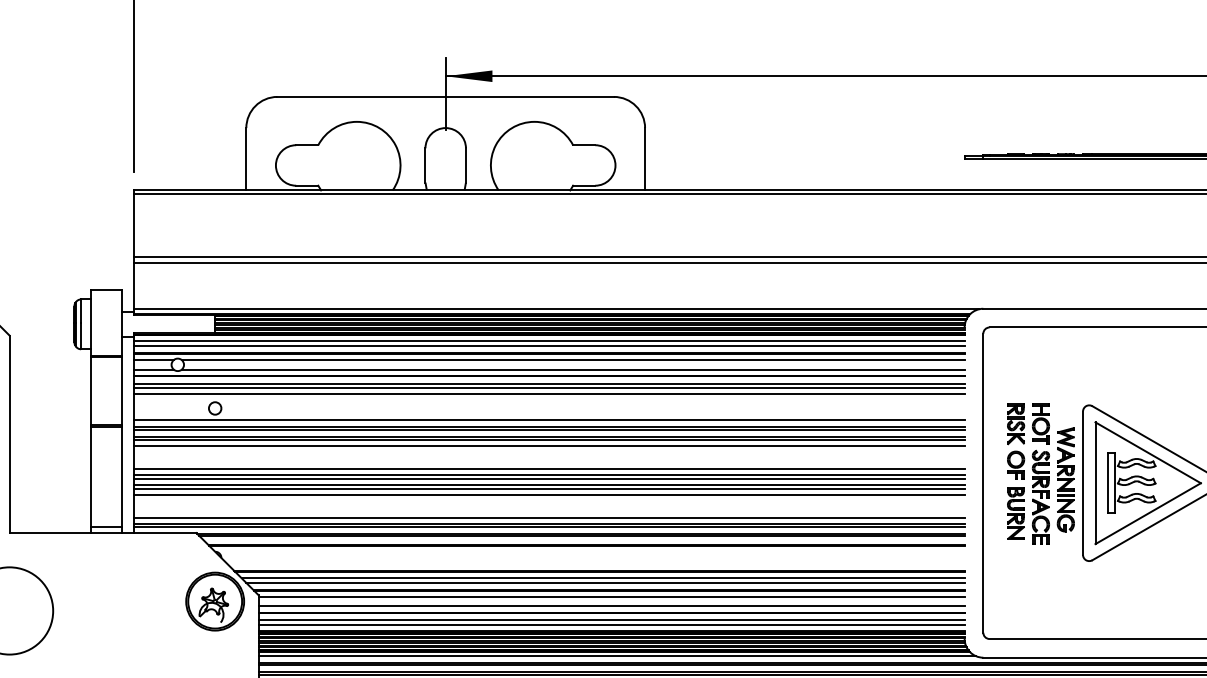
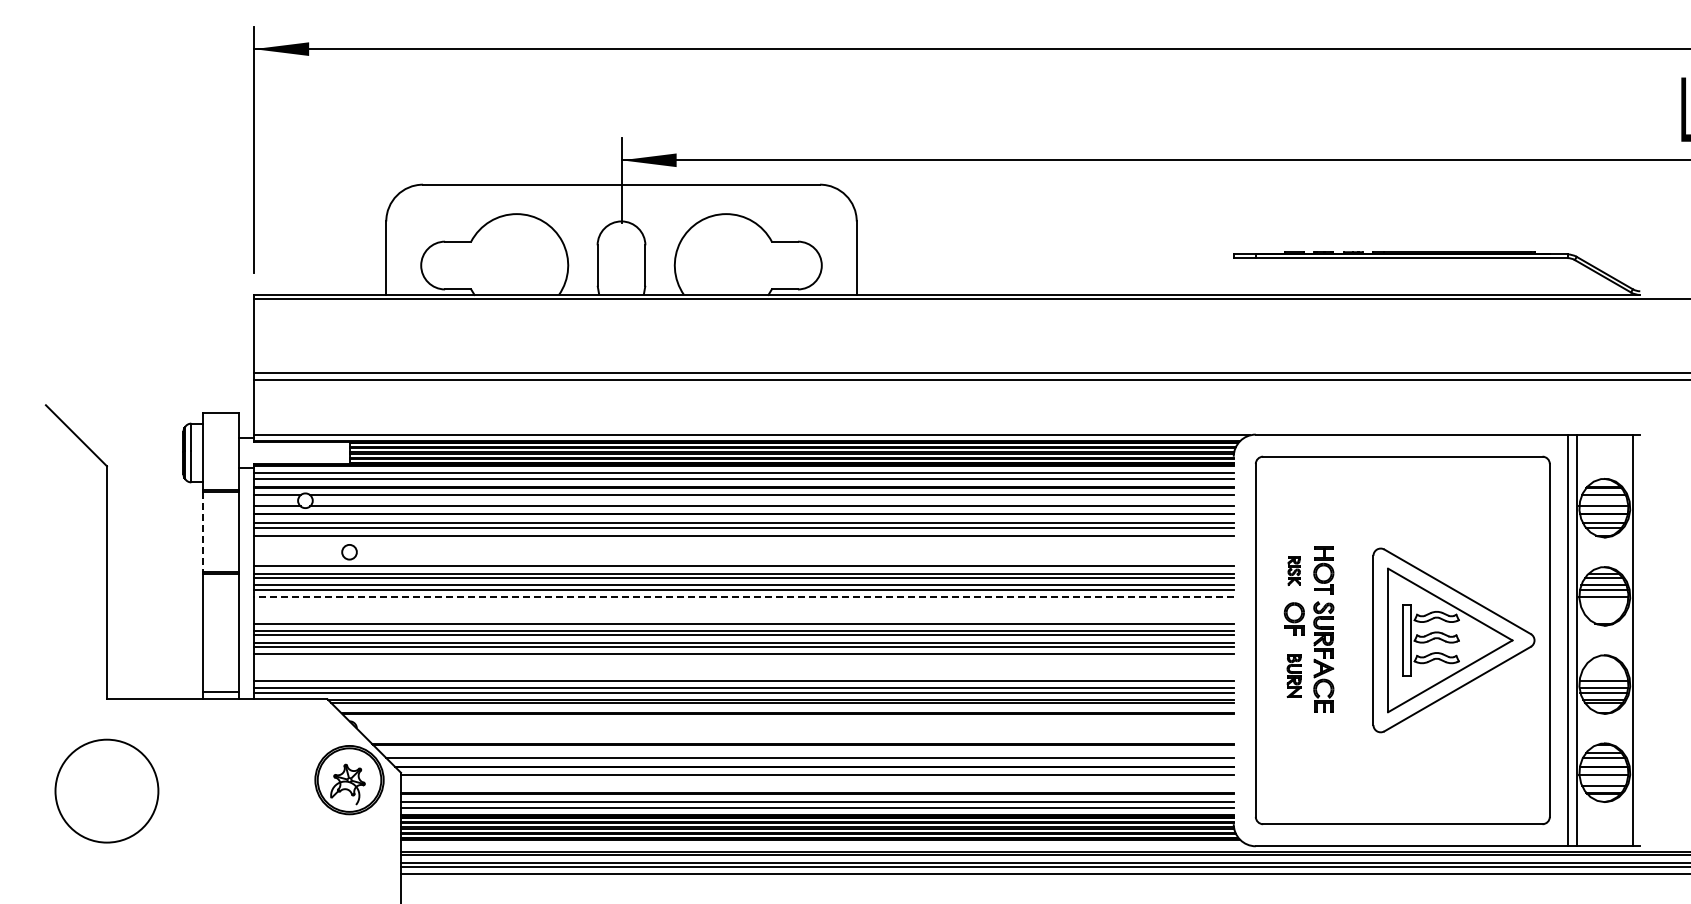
line: (90, 391) -> (202, 532), solid -> dashed
part: (1015, 423) -> (1293, 570), size x0.6
line: (549, 446) -> (743, 597), solid -> dashed
part: (1065, 479) -> (1352, 636), removed
part: (1015, 512) -> (1293, 675), size x0.7
line: (602, 578) -> (806, 752), removed
line: (610, 606) -> (816, 785), removed
line: (616, 656) -> (823, 844), removed

